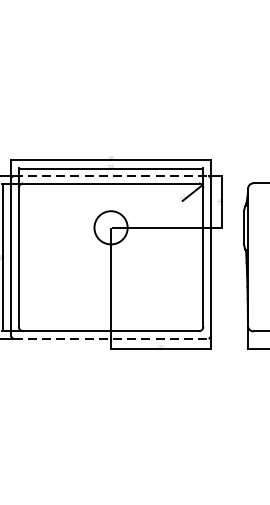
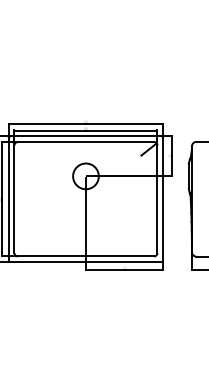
line: (111, 176) -> (86, 136), dashed -> solid
line: (111, 339) -> (86, 262), dashed -> solid

